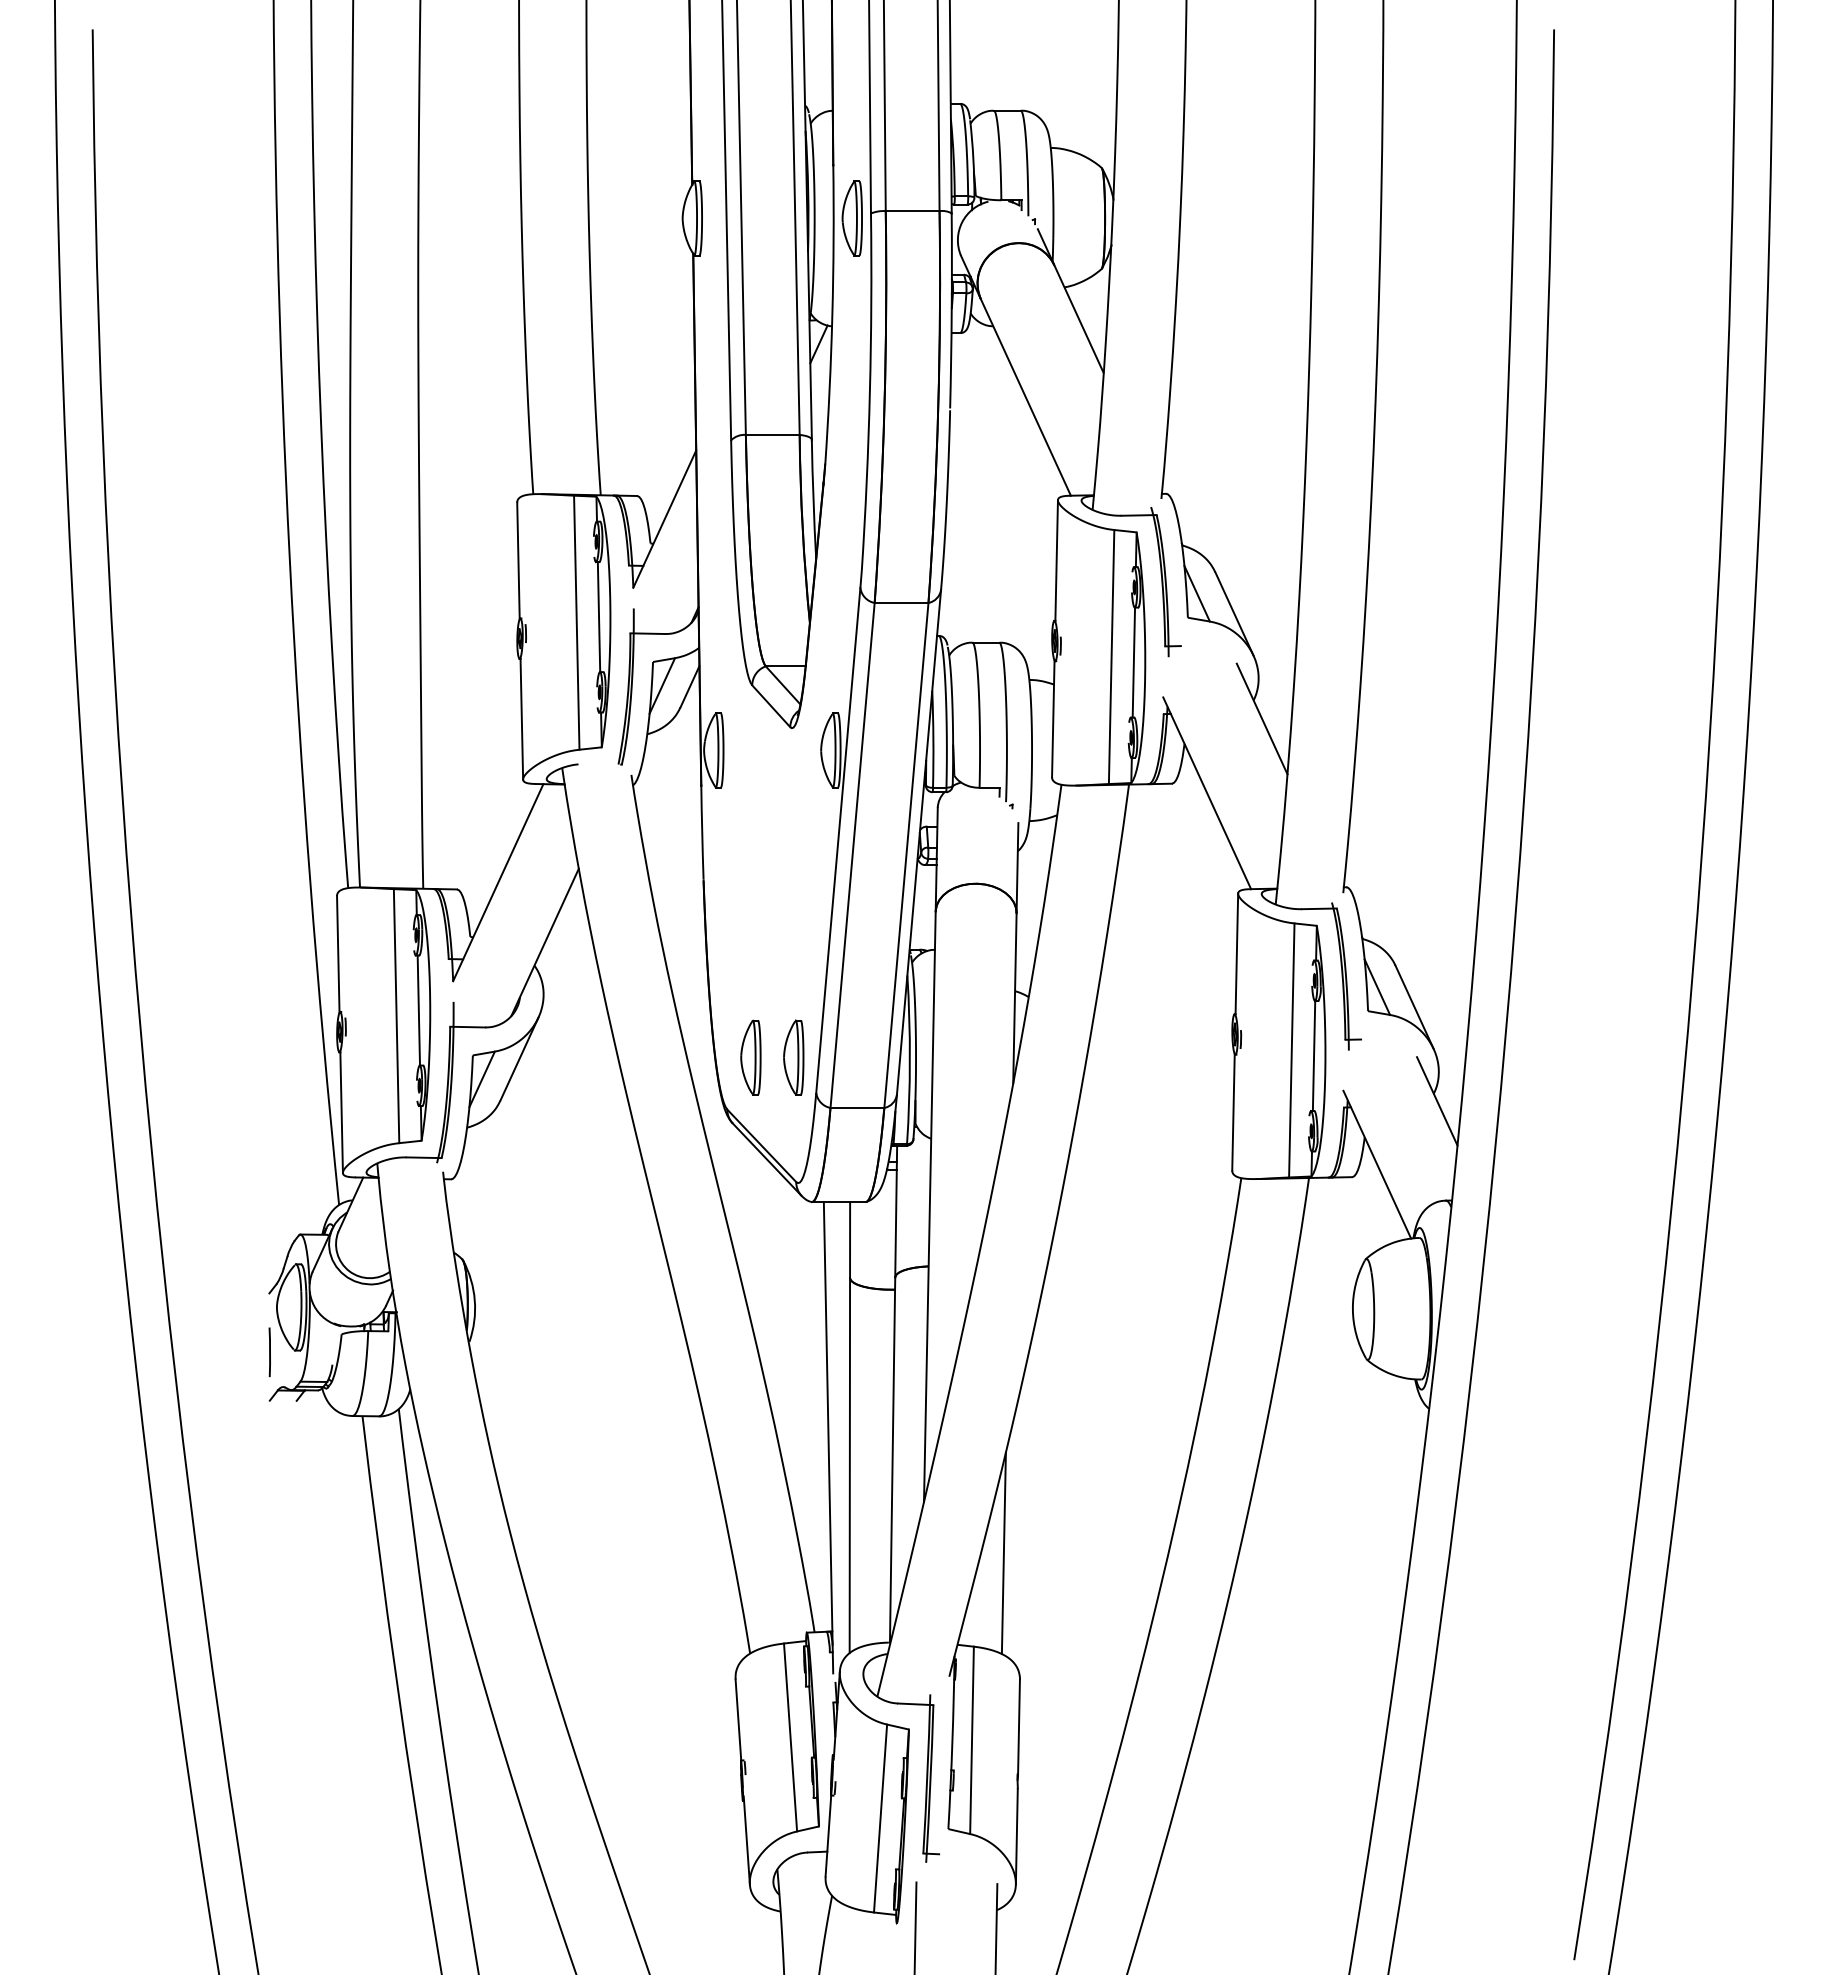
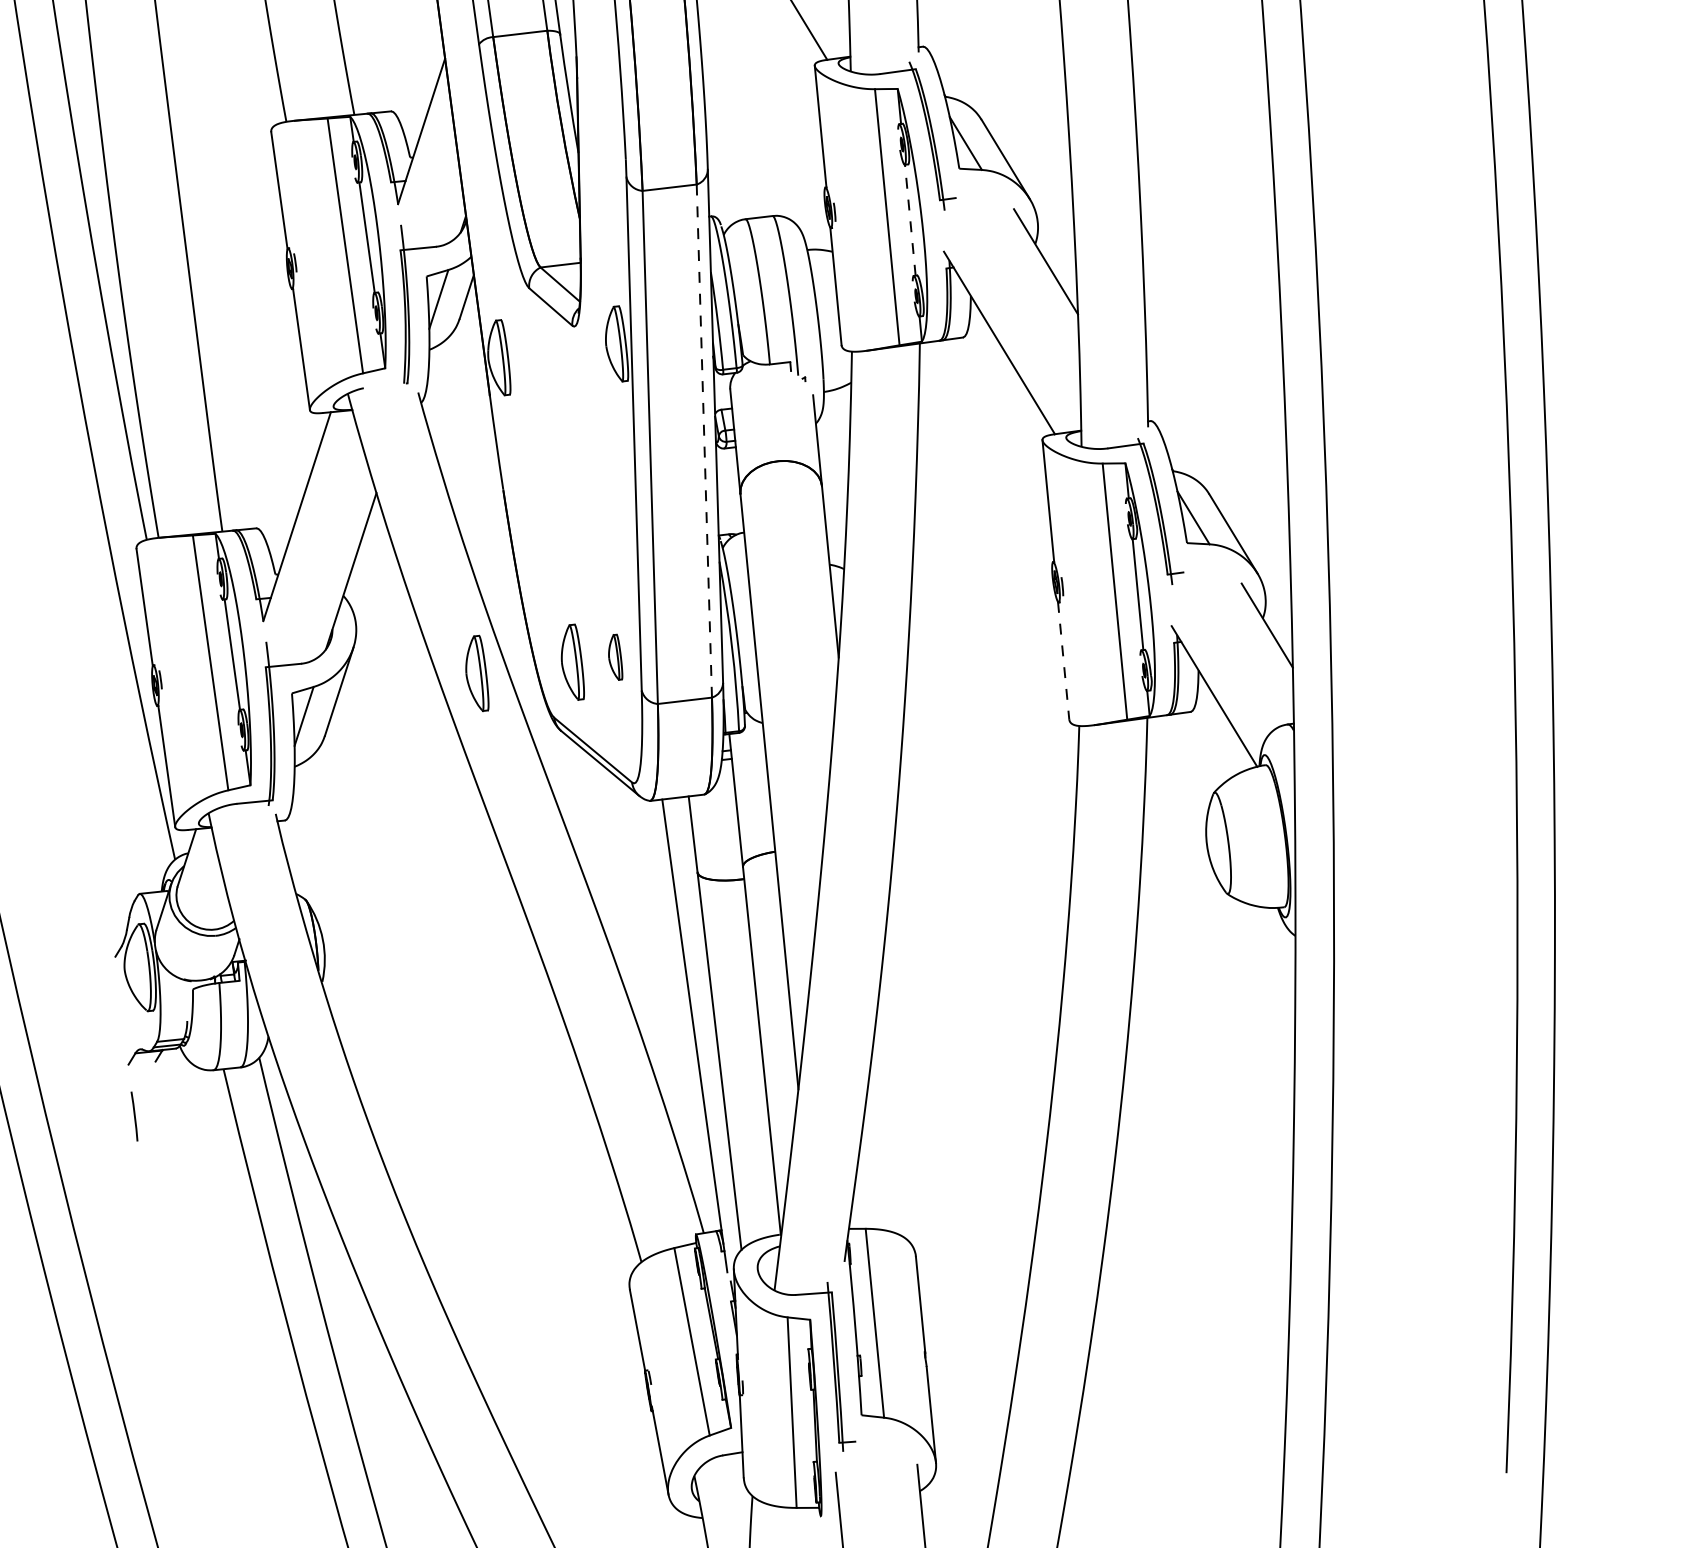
line: (1133, 662) -> (909, 220), solid -> dashed
line: (906, 855) -> (704, 441), solid -> dashed
part: (655, 1057) -> (475, 673), added
part: (793, 1057) -> (614, 657), size x0.6
line: (1233, 1112) -> (1063, 660), solid -> dashed
line: (269, 1352) -> (134, 1116), moved
line: (1003, 1553) -> (884, 1131), removed

